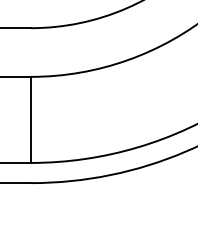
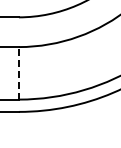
line: (30, 118) -> (18, 72), solid -> dashed

